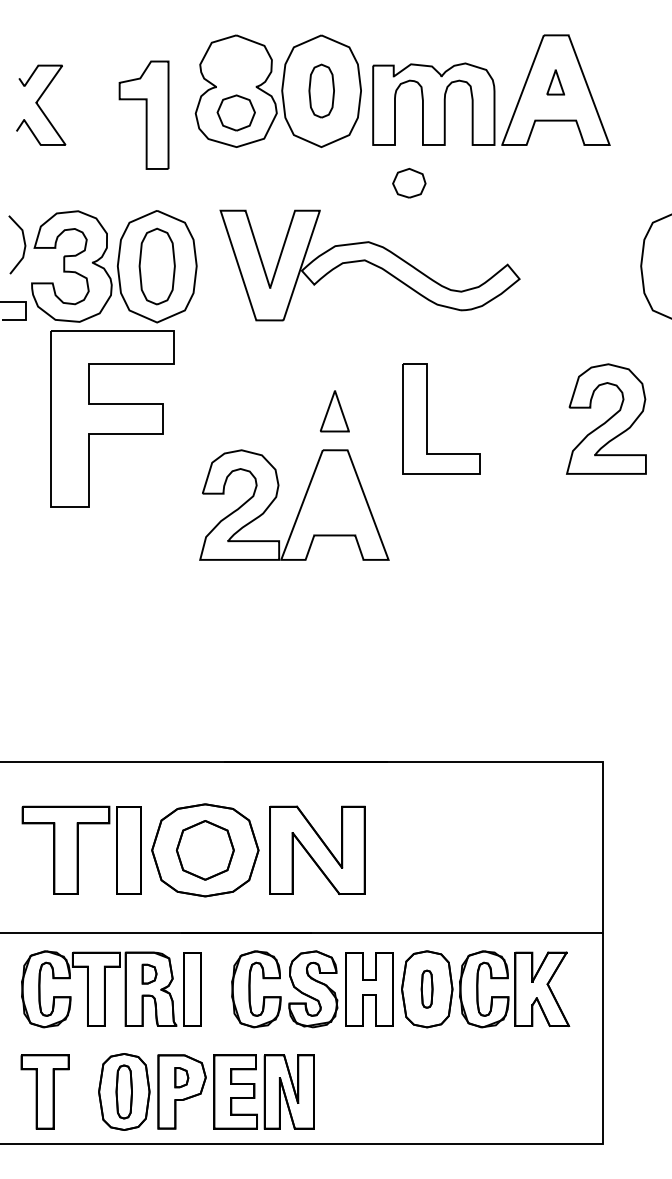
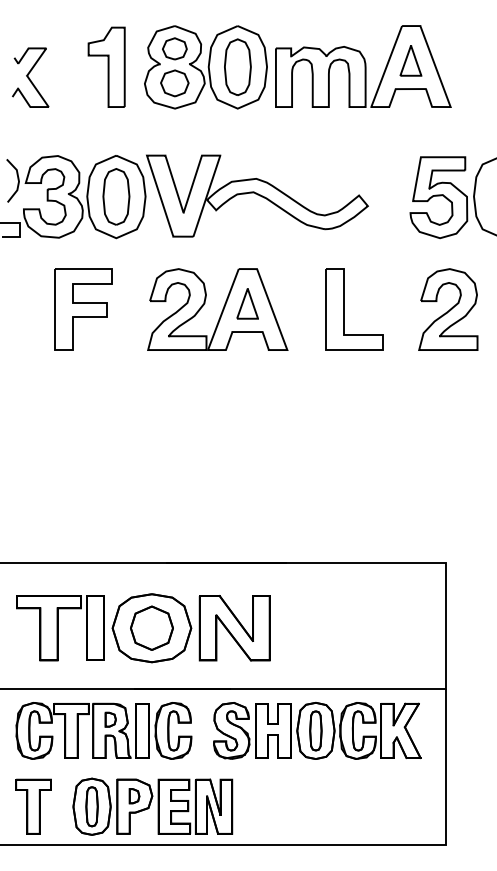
part: (555, 82) -> (410, 60), size x1.67
part: (321, 90) -> (237, 66), size x1.43
part: (143, 114) -> (106, 66), moved
part: (409, 183) -> (174, 49), moved
part: (369, 265) -> (256, 196), moved
part: (593, 267) -> (438, 197), added
part: (112, 418) -> (83, 309), size x0.62
part: (427, 418) -> (344, 309), moved
part: (300, 505) -> (222, 309), moved
part: (426, 988) -> (315, 730), size x1.43
part: (256, 989) -> (173, 731), moved

